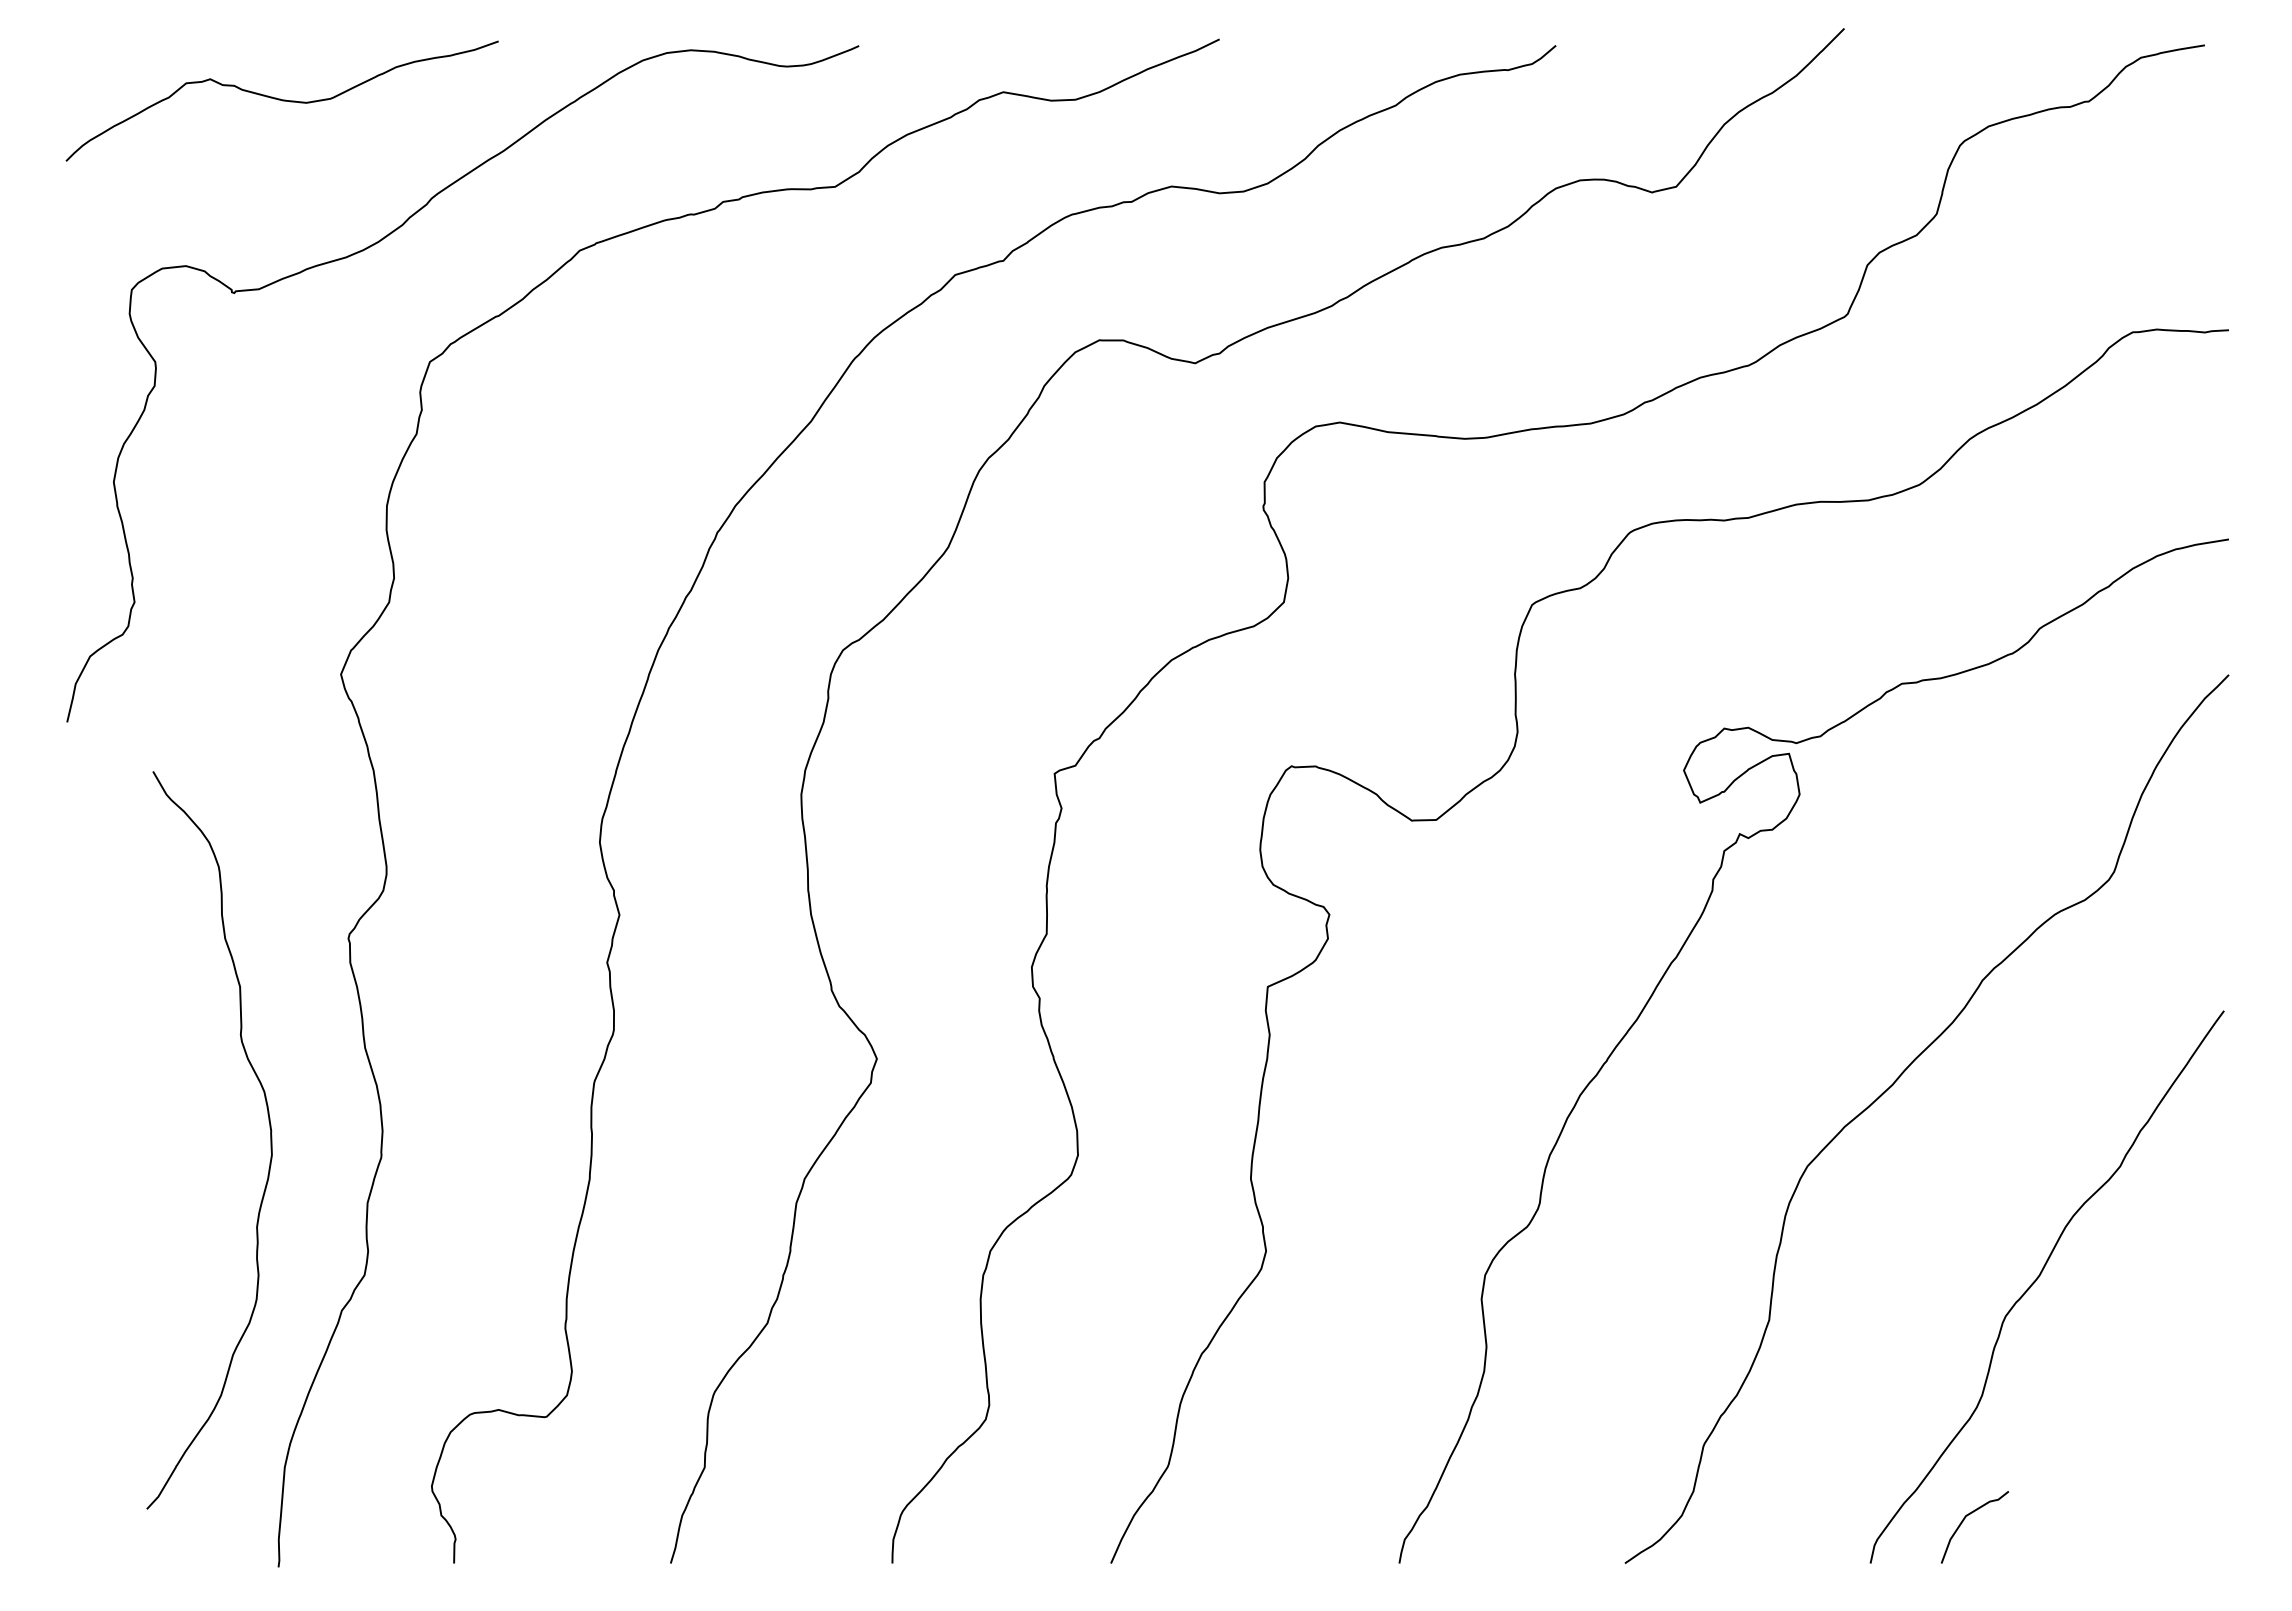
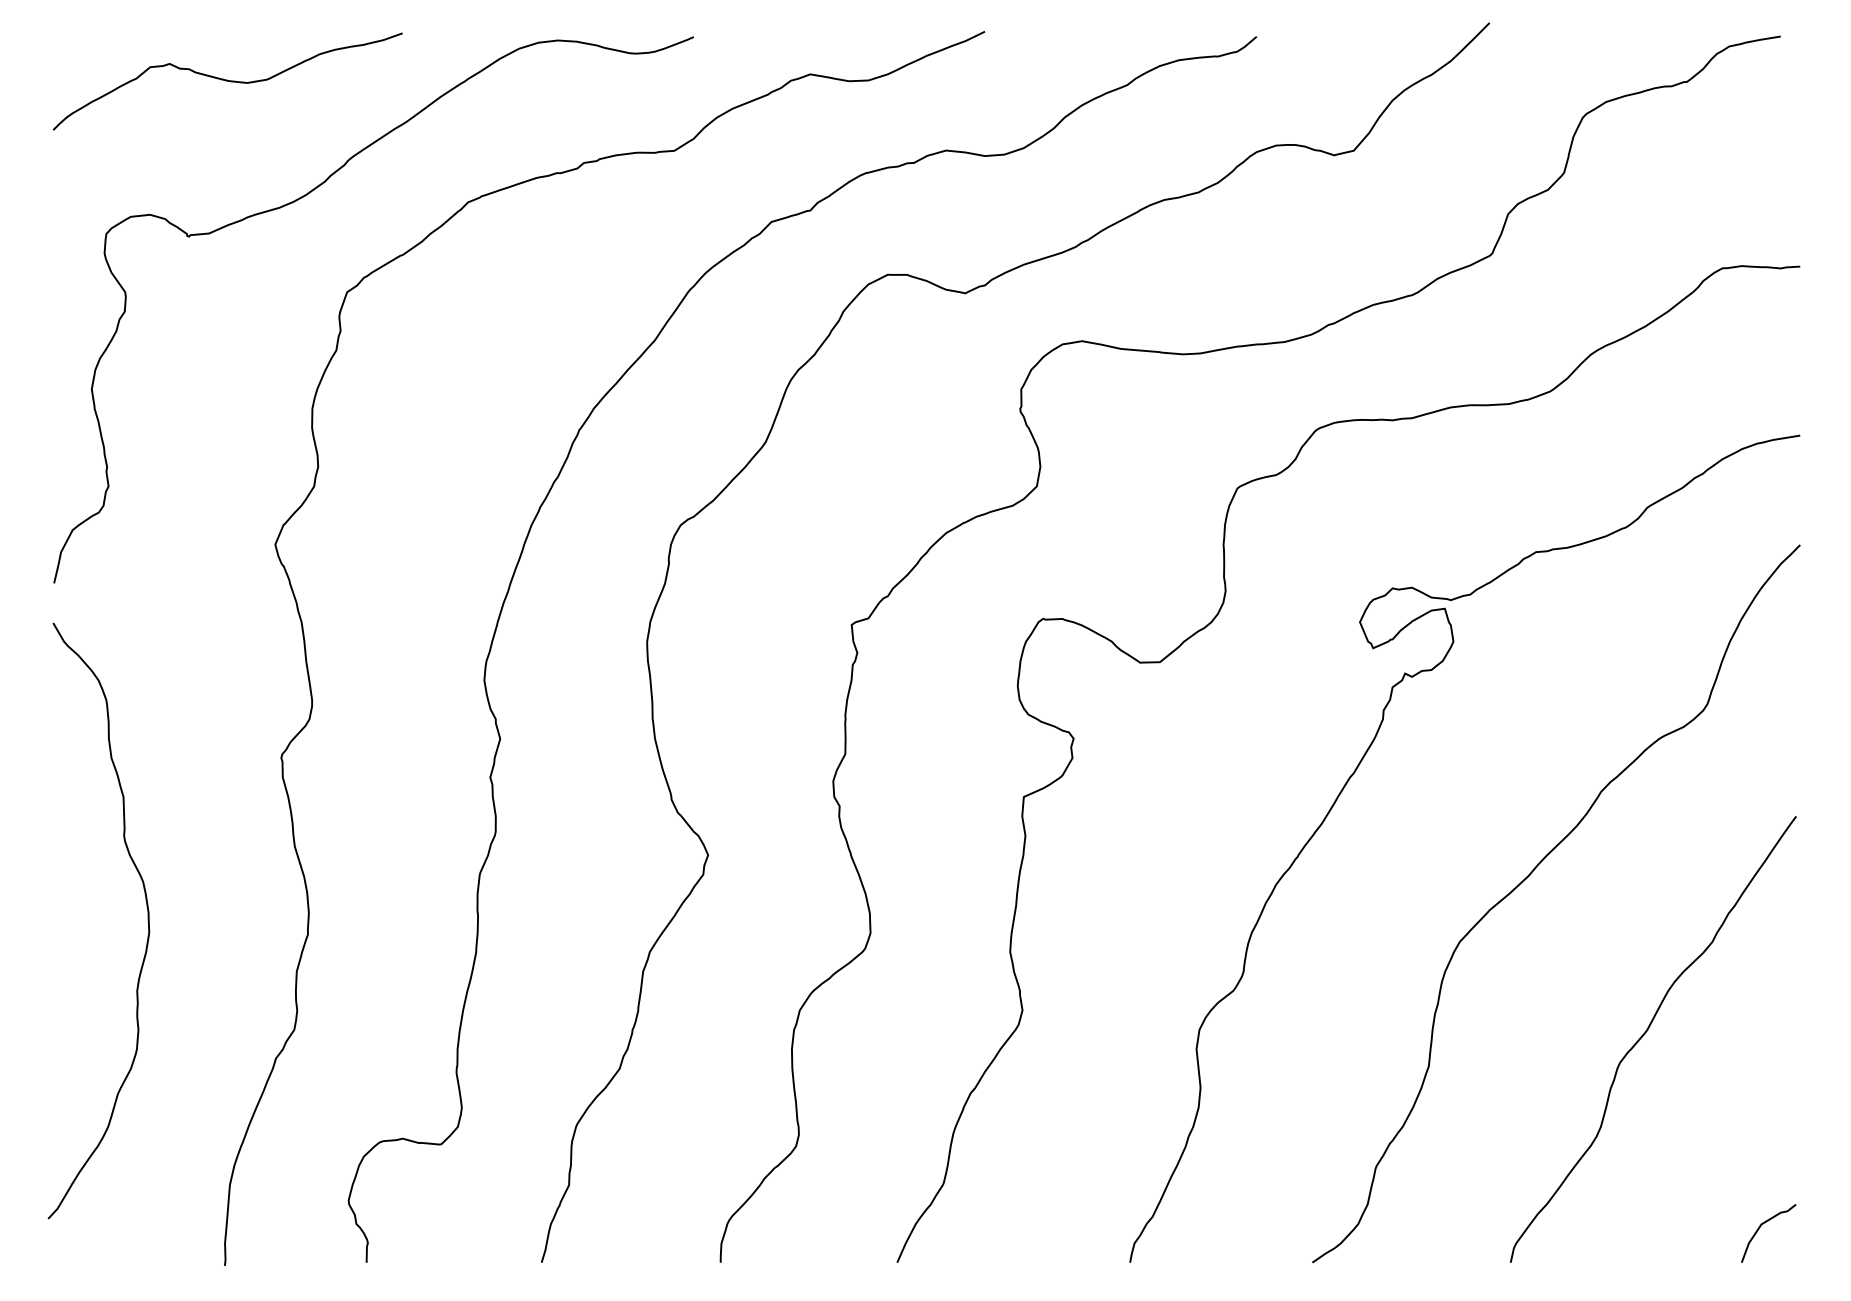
curve: (270, 1140) -> (148, 921), moved
curve: (1964, 1520) -> (1760, 1228), moved

